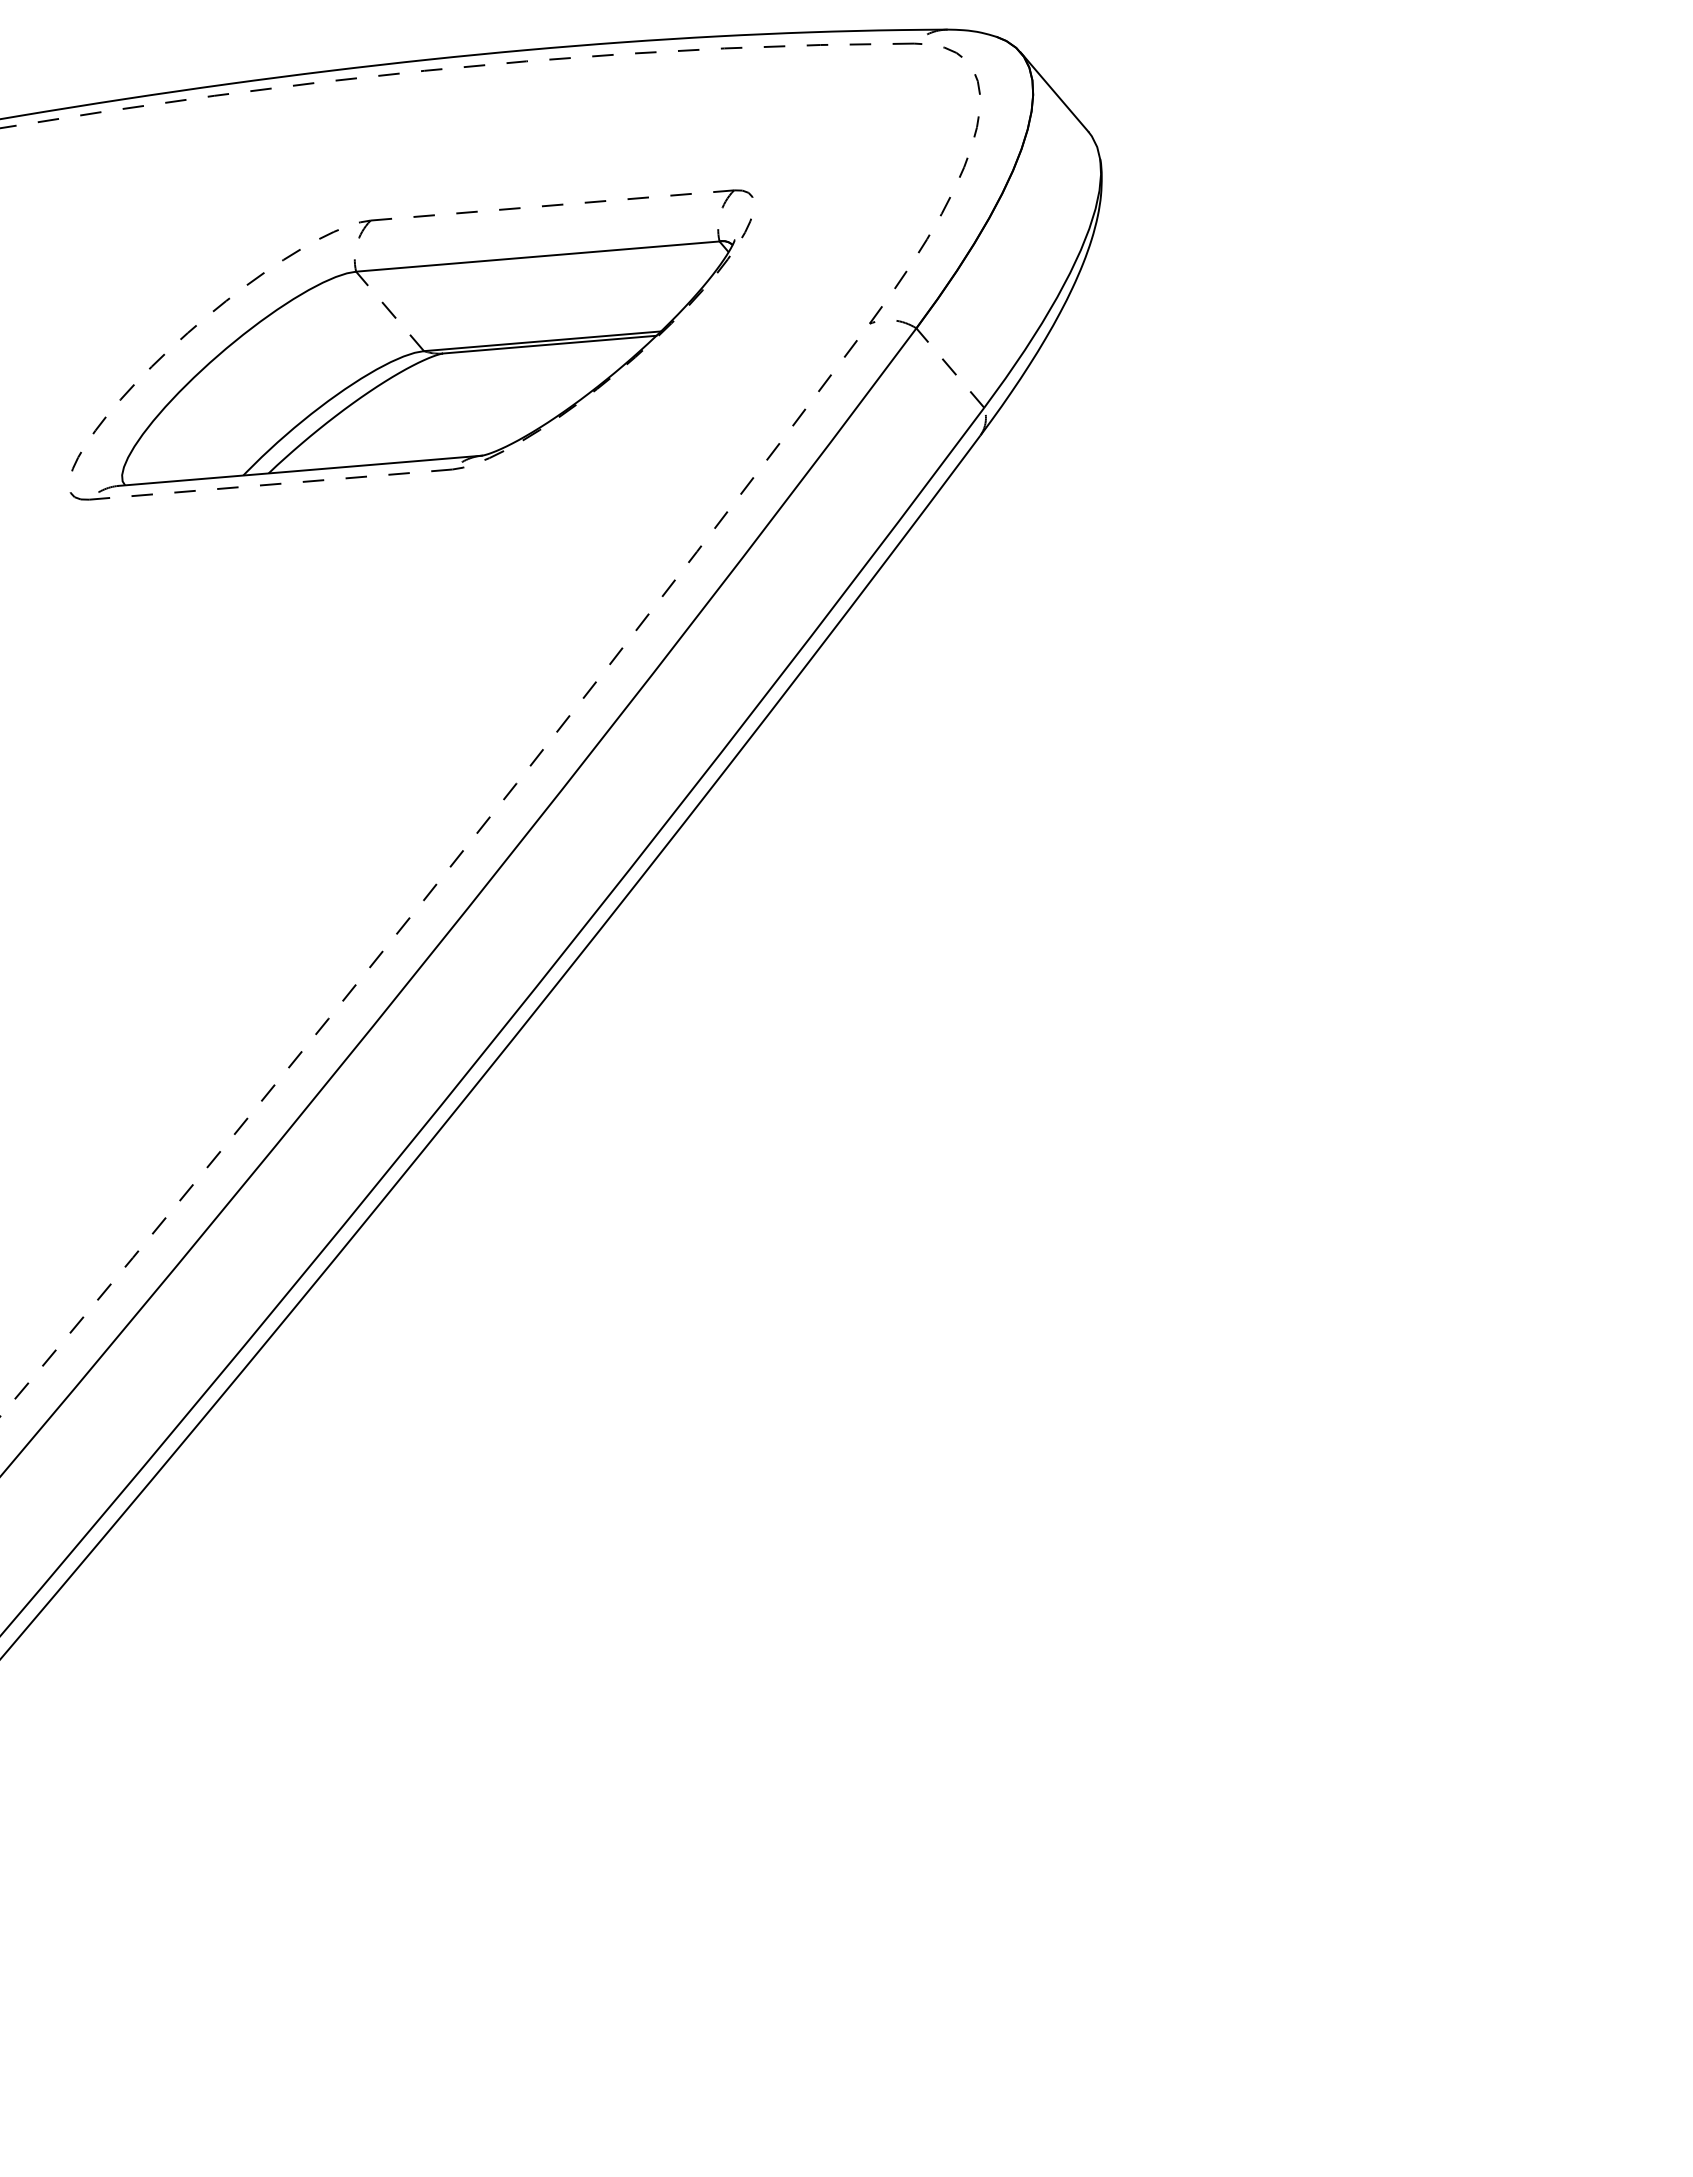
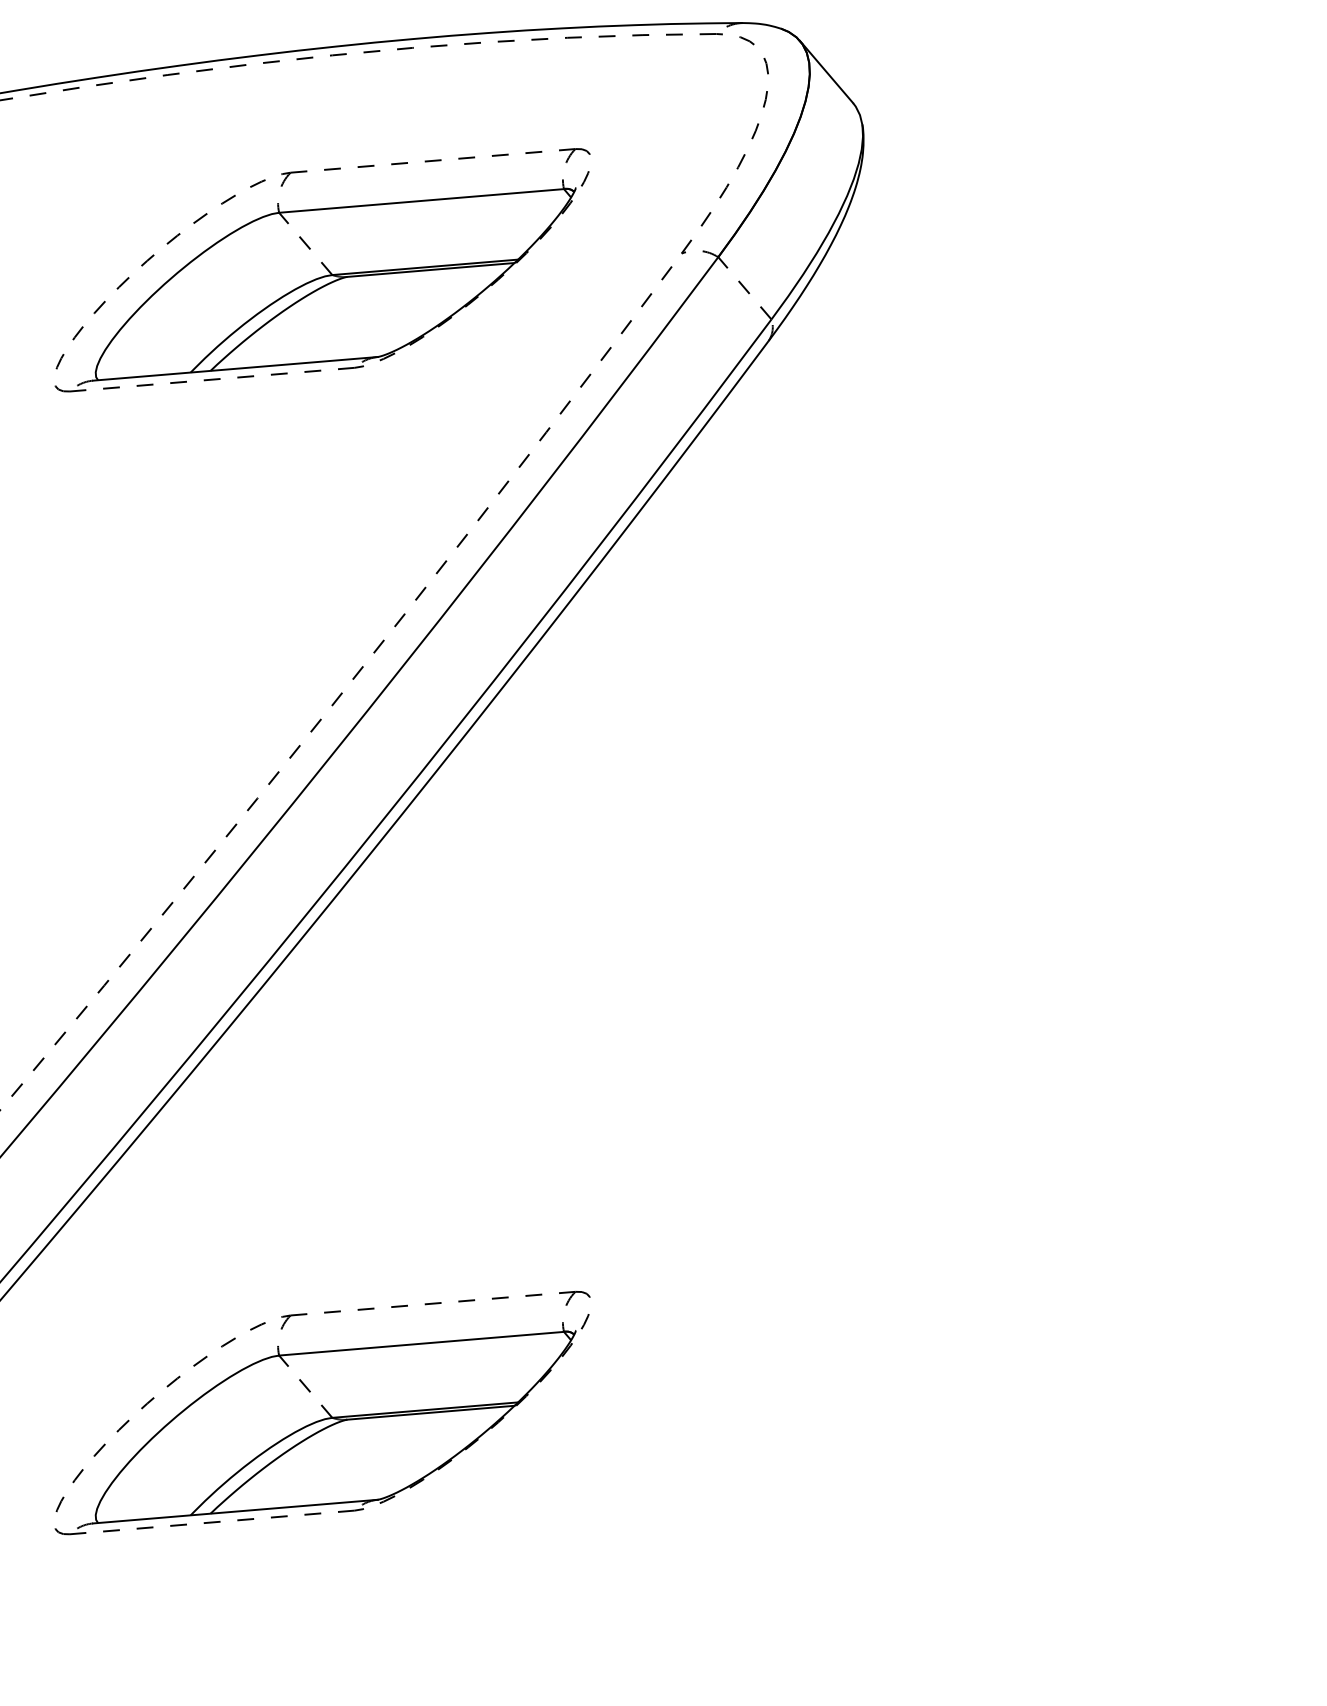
part: (411, 1802) -> (322, 1412), added

